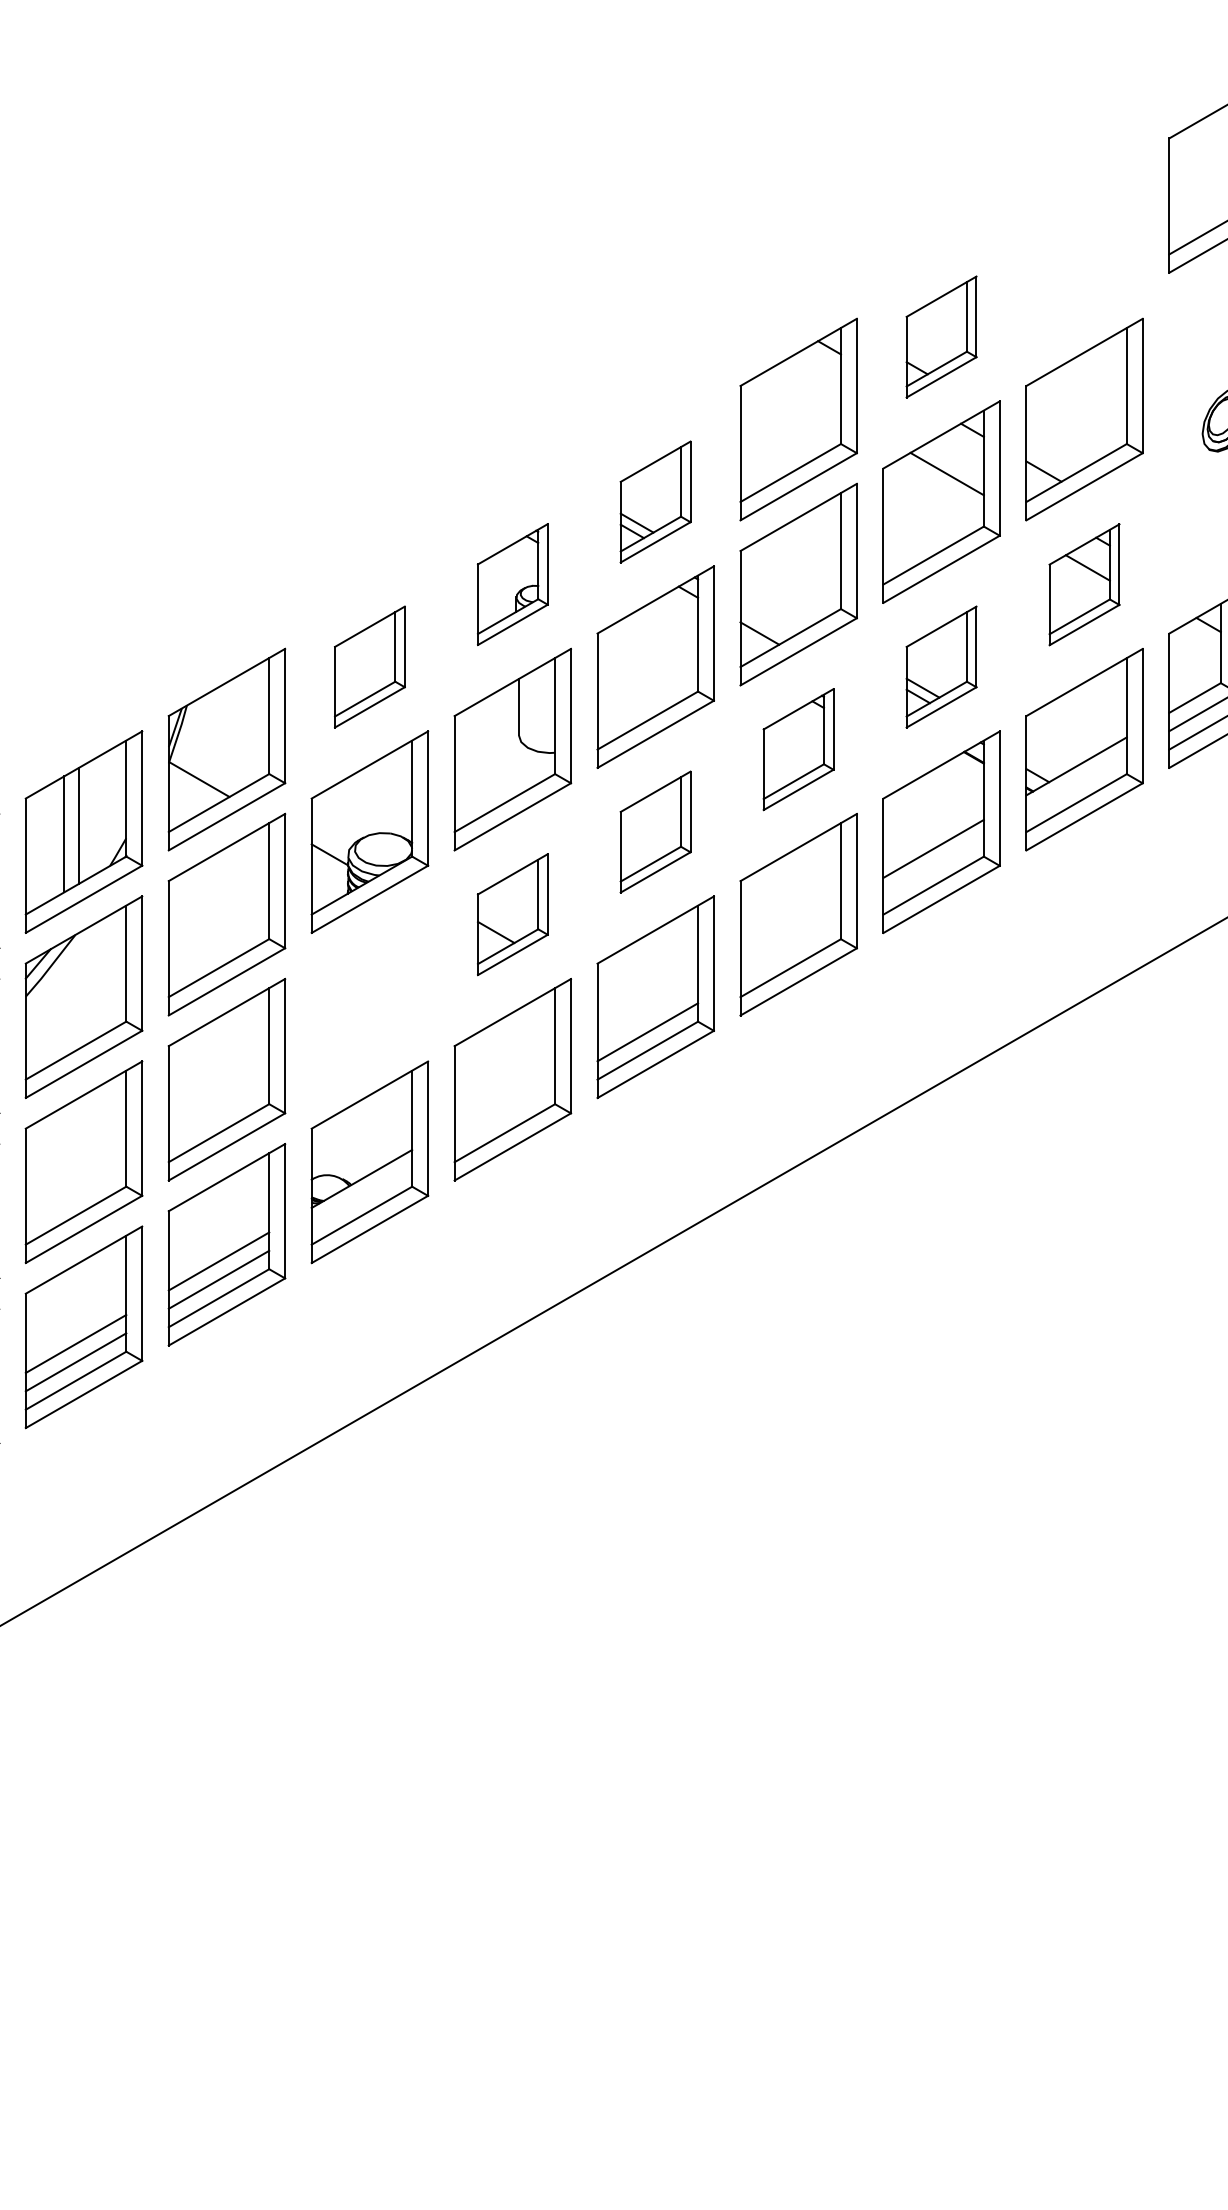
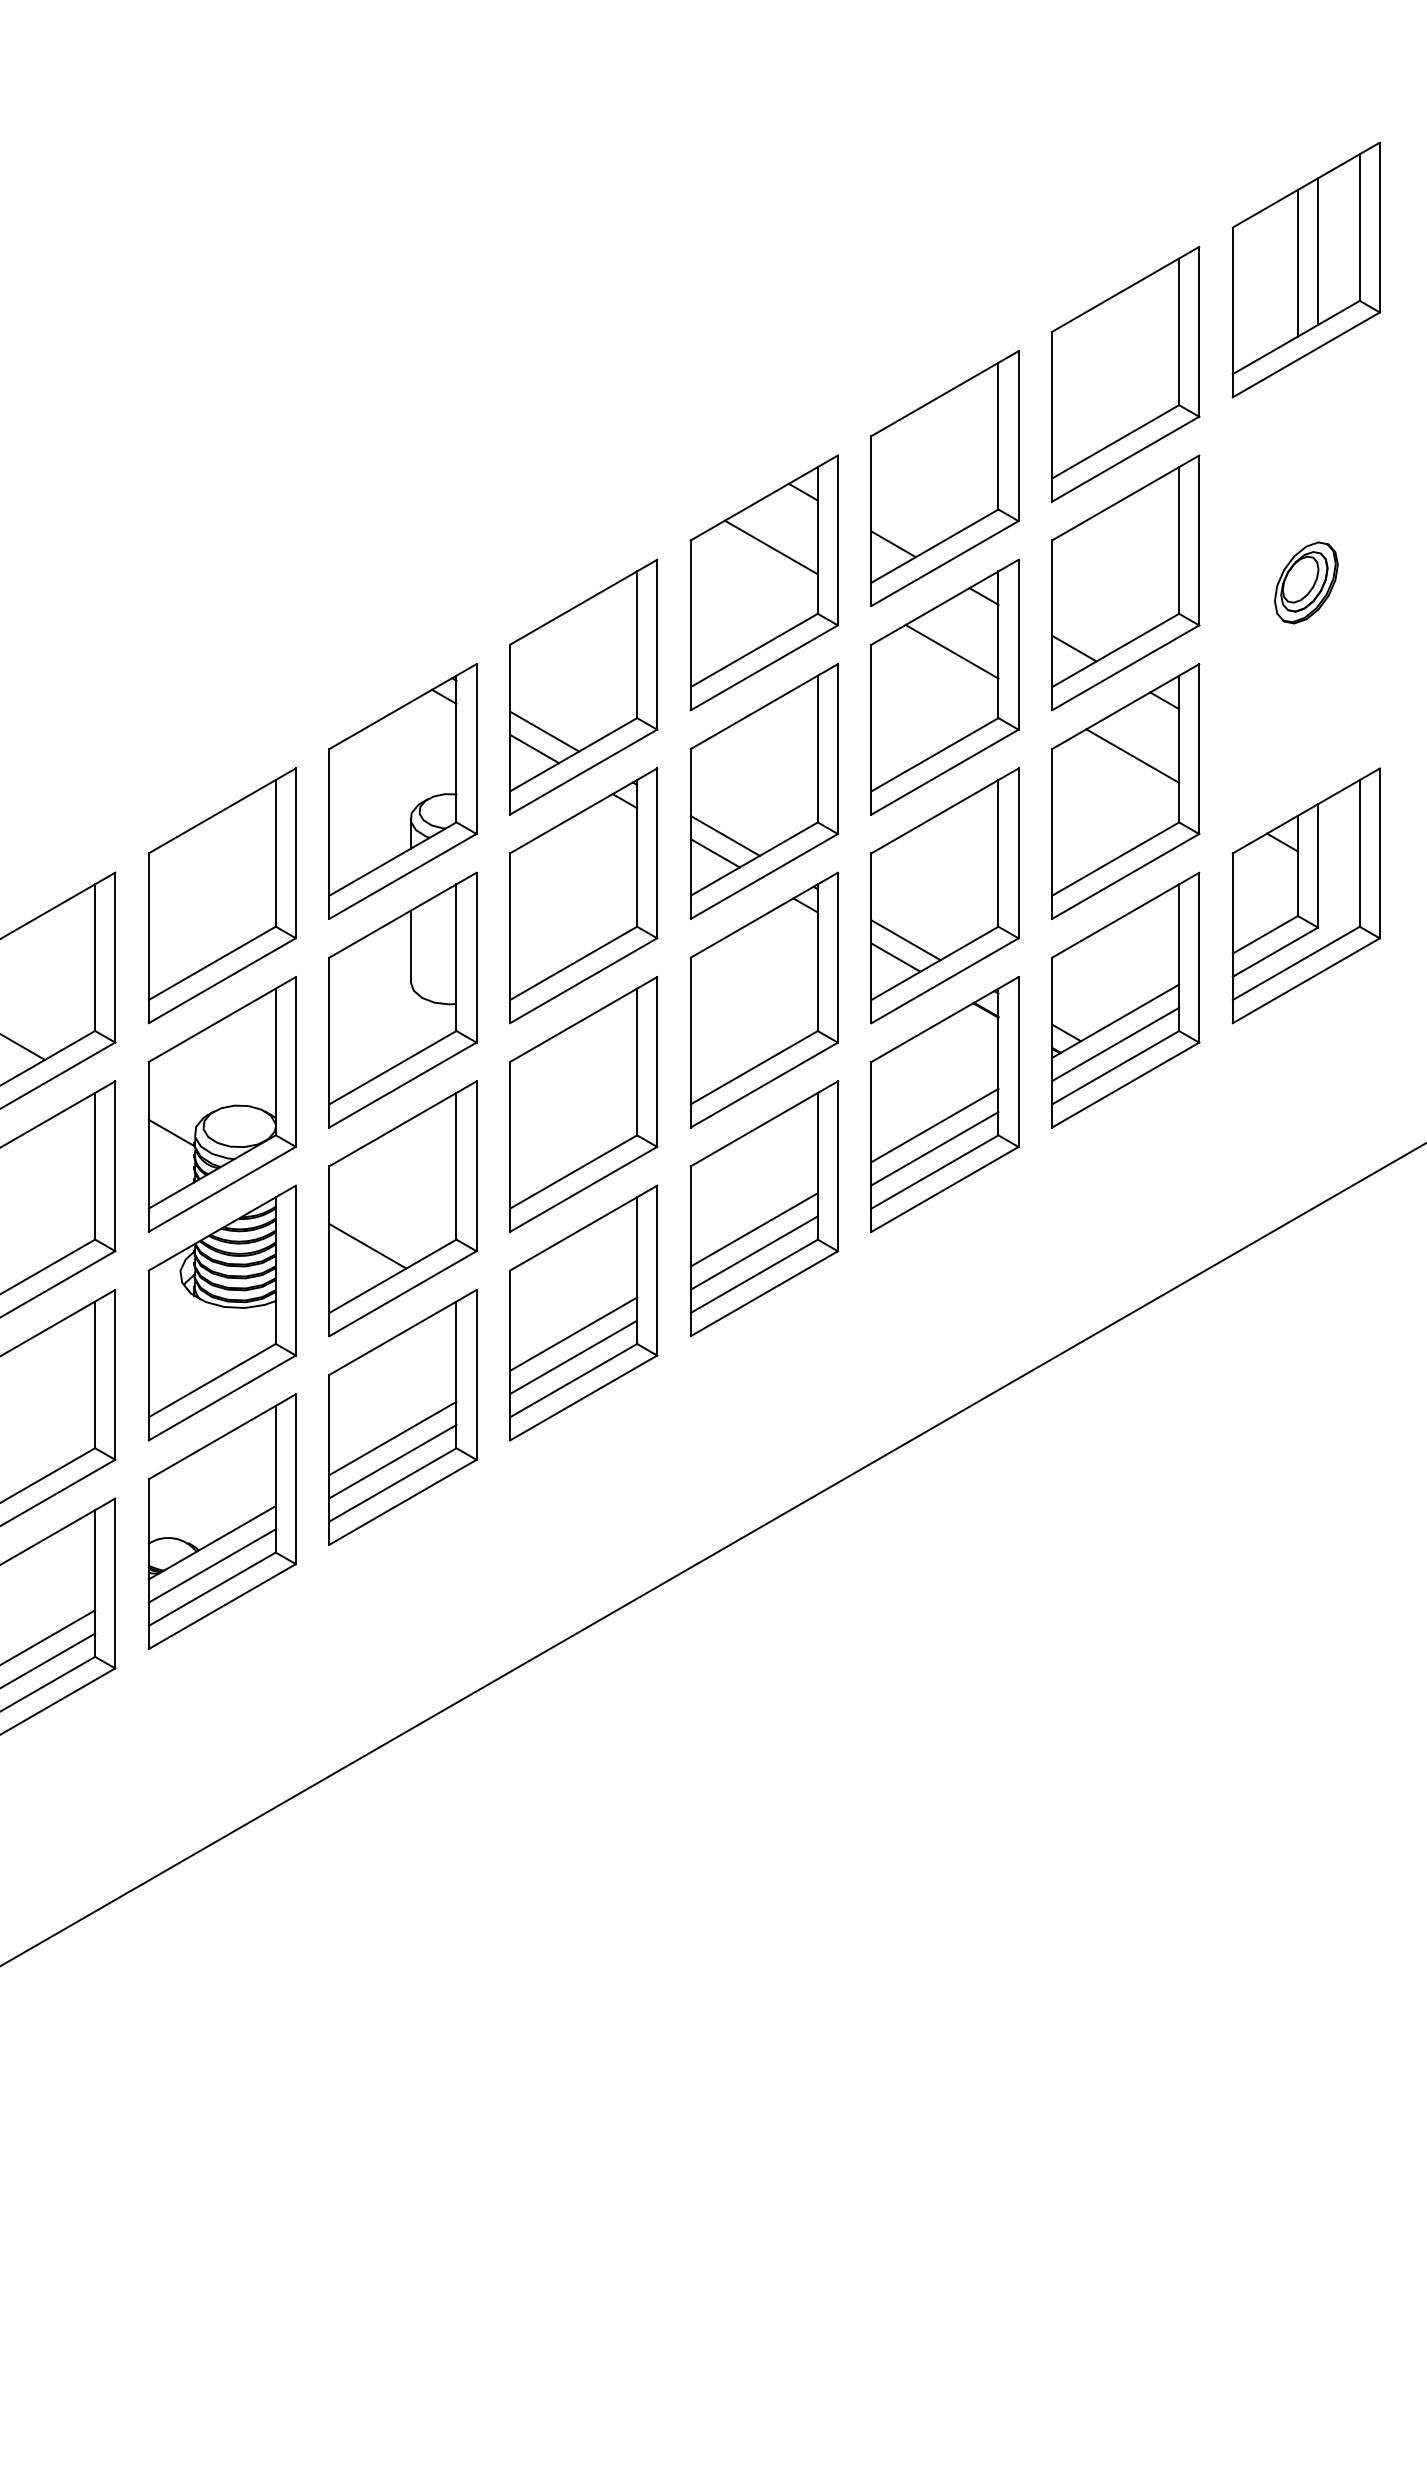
line: (1220, 166) -> (1297, 262), added
part: (1084, 254) -> (1125, 374), added
part: (941, 336) -> (944, 477), size x1.67
line: (803, 391) -> (770, 547), added
part: (655, 501) -> (583, 686), size x1.67
part: (512, 584) -> (402, 791), size x1.67
part: (1084, 584) -> (1125, 791), size x1.67
line: (767, 619) -> (724, 835), added
part: (369, 666) -> (221, 894), size x1.67
part: (941, 666) -> (944, 894), size x1.67
part: (798, 749) -> (764, 999), size x1.67
line: (1076, 784) -> (1115, 1044), added
part: (655, 831) -> (583, 1103), size x1.67
line: (933, 867) -> (934, 1149), added
part: (512, 914) -> (402, 1208), size x1.67
line: (790, 931) -> (754, 1229), added
line: (790, 949) -> (754, 1252), added
part: (369, 997) -> (221, 1313), added
line: (647, 1013) -> (573, 1333), added
line: (504, 1096) -> (392, 1438), added
line: (504, 1114) -> (392, 1461), added
line: (361, 1197) -> (211, 1566), added

